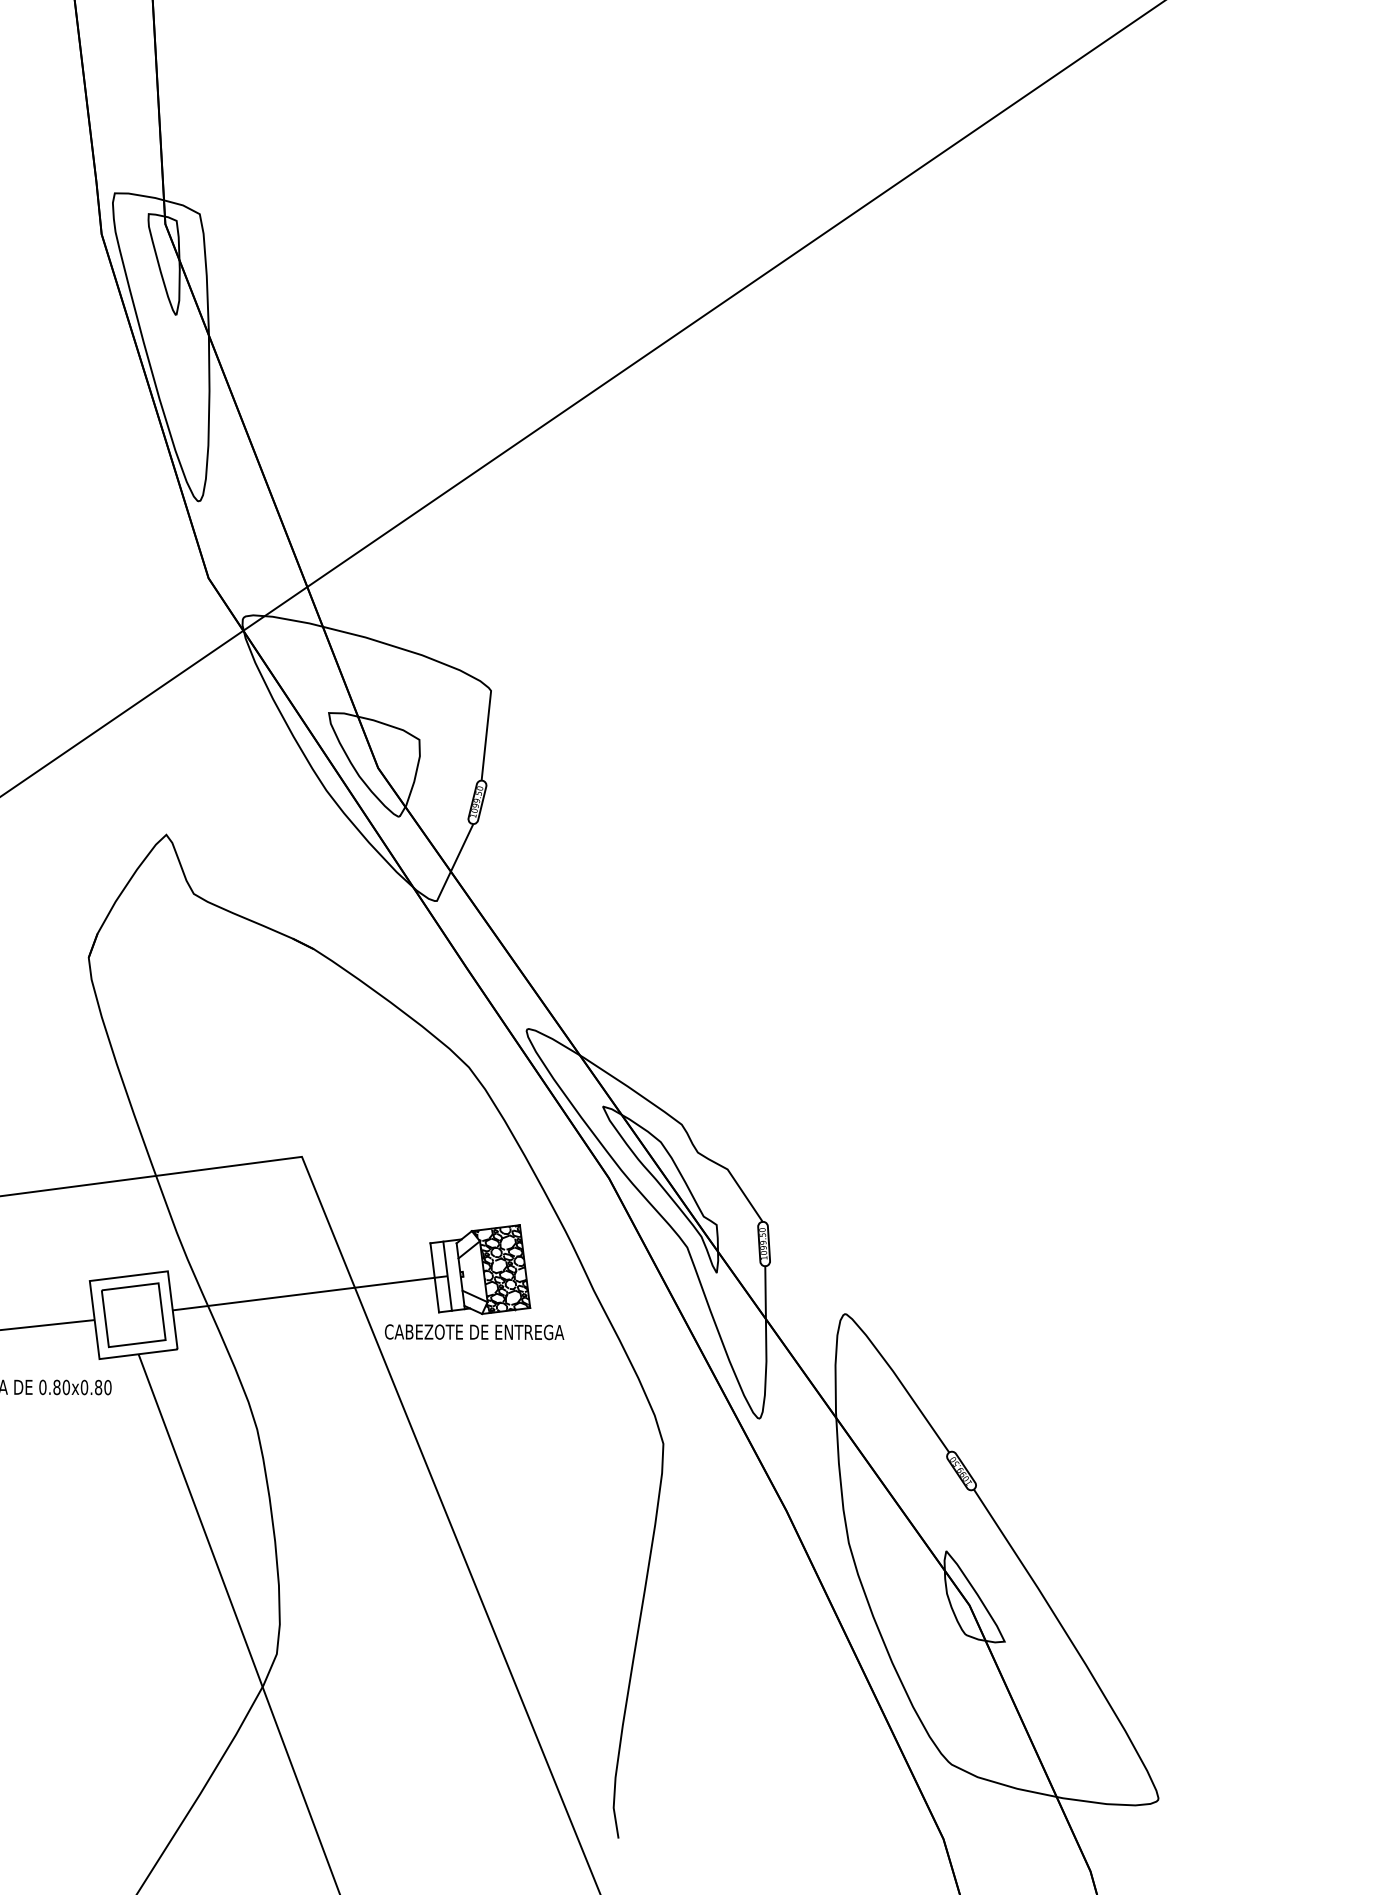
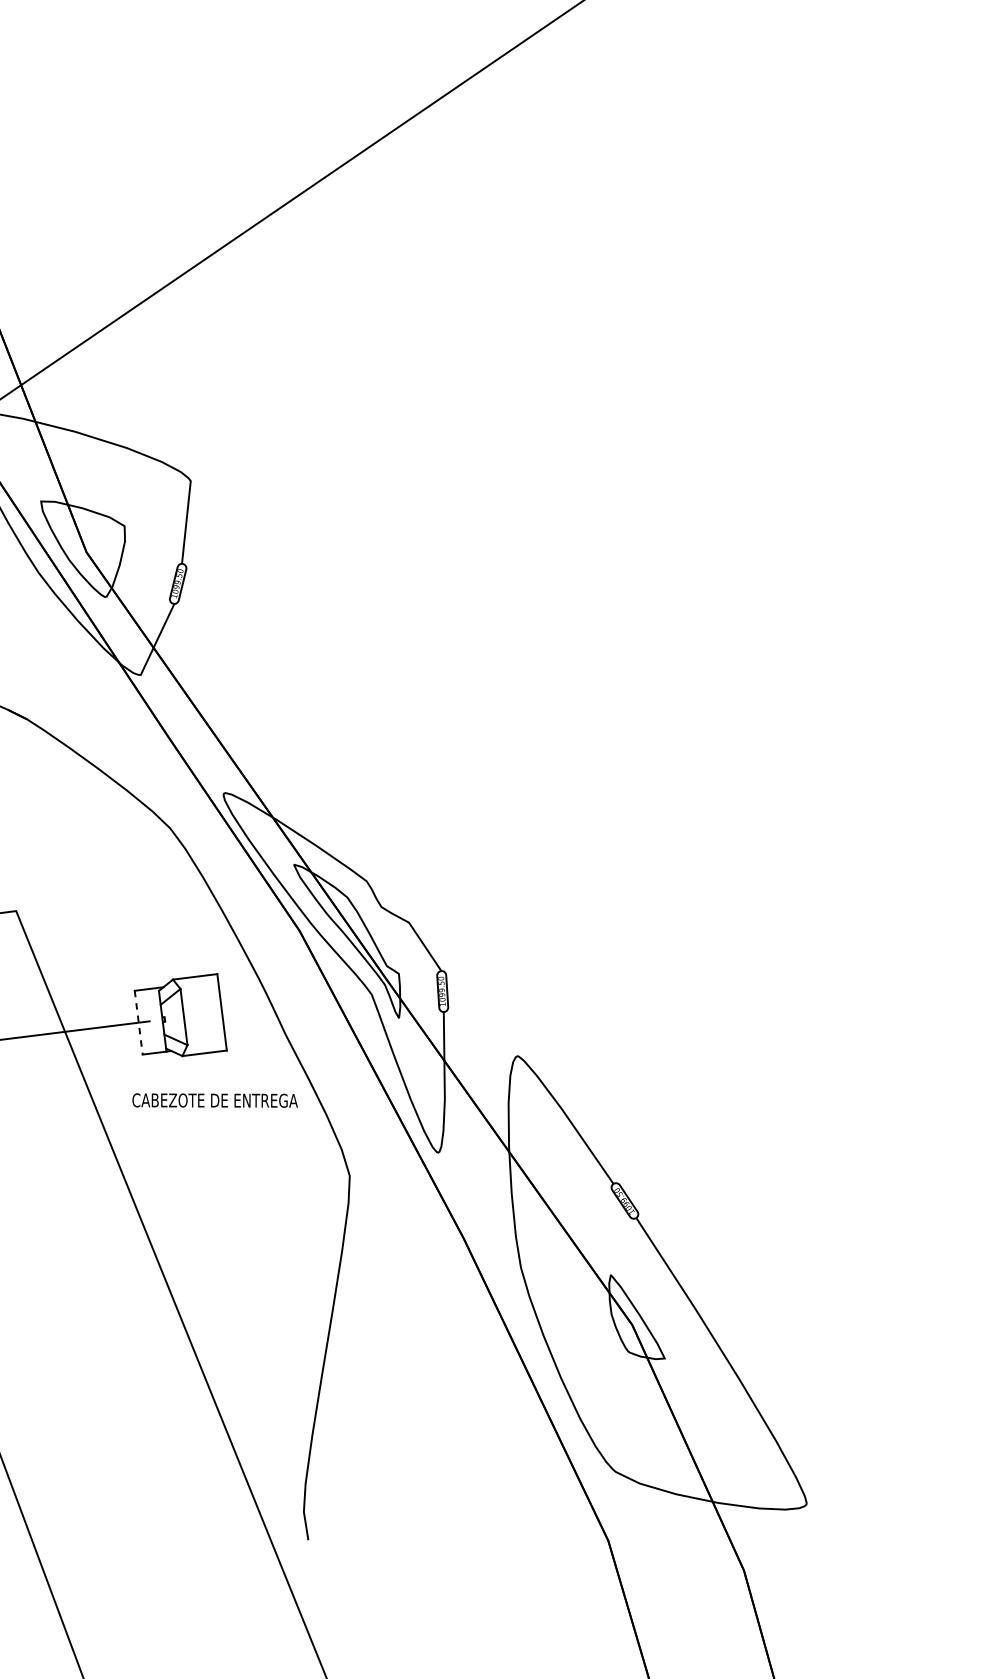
hatch: (500, 1269) -> (199, 1015), removed
line: (447, 1275) -> (150, 1020), removed
line: (434, 1277) -> (138, 1022), solid -> dashed
text: (474, 1332) -> (215, 1100), moved

